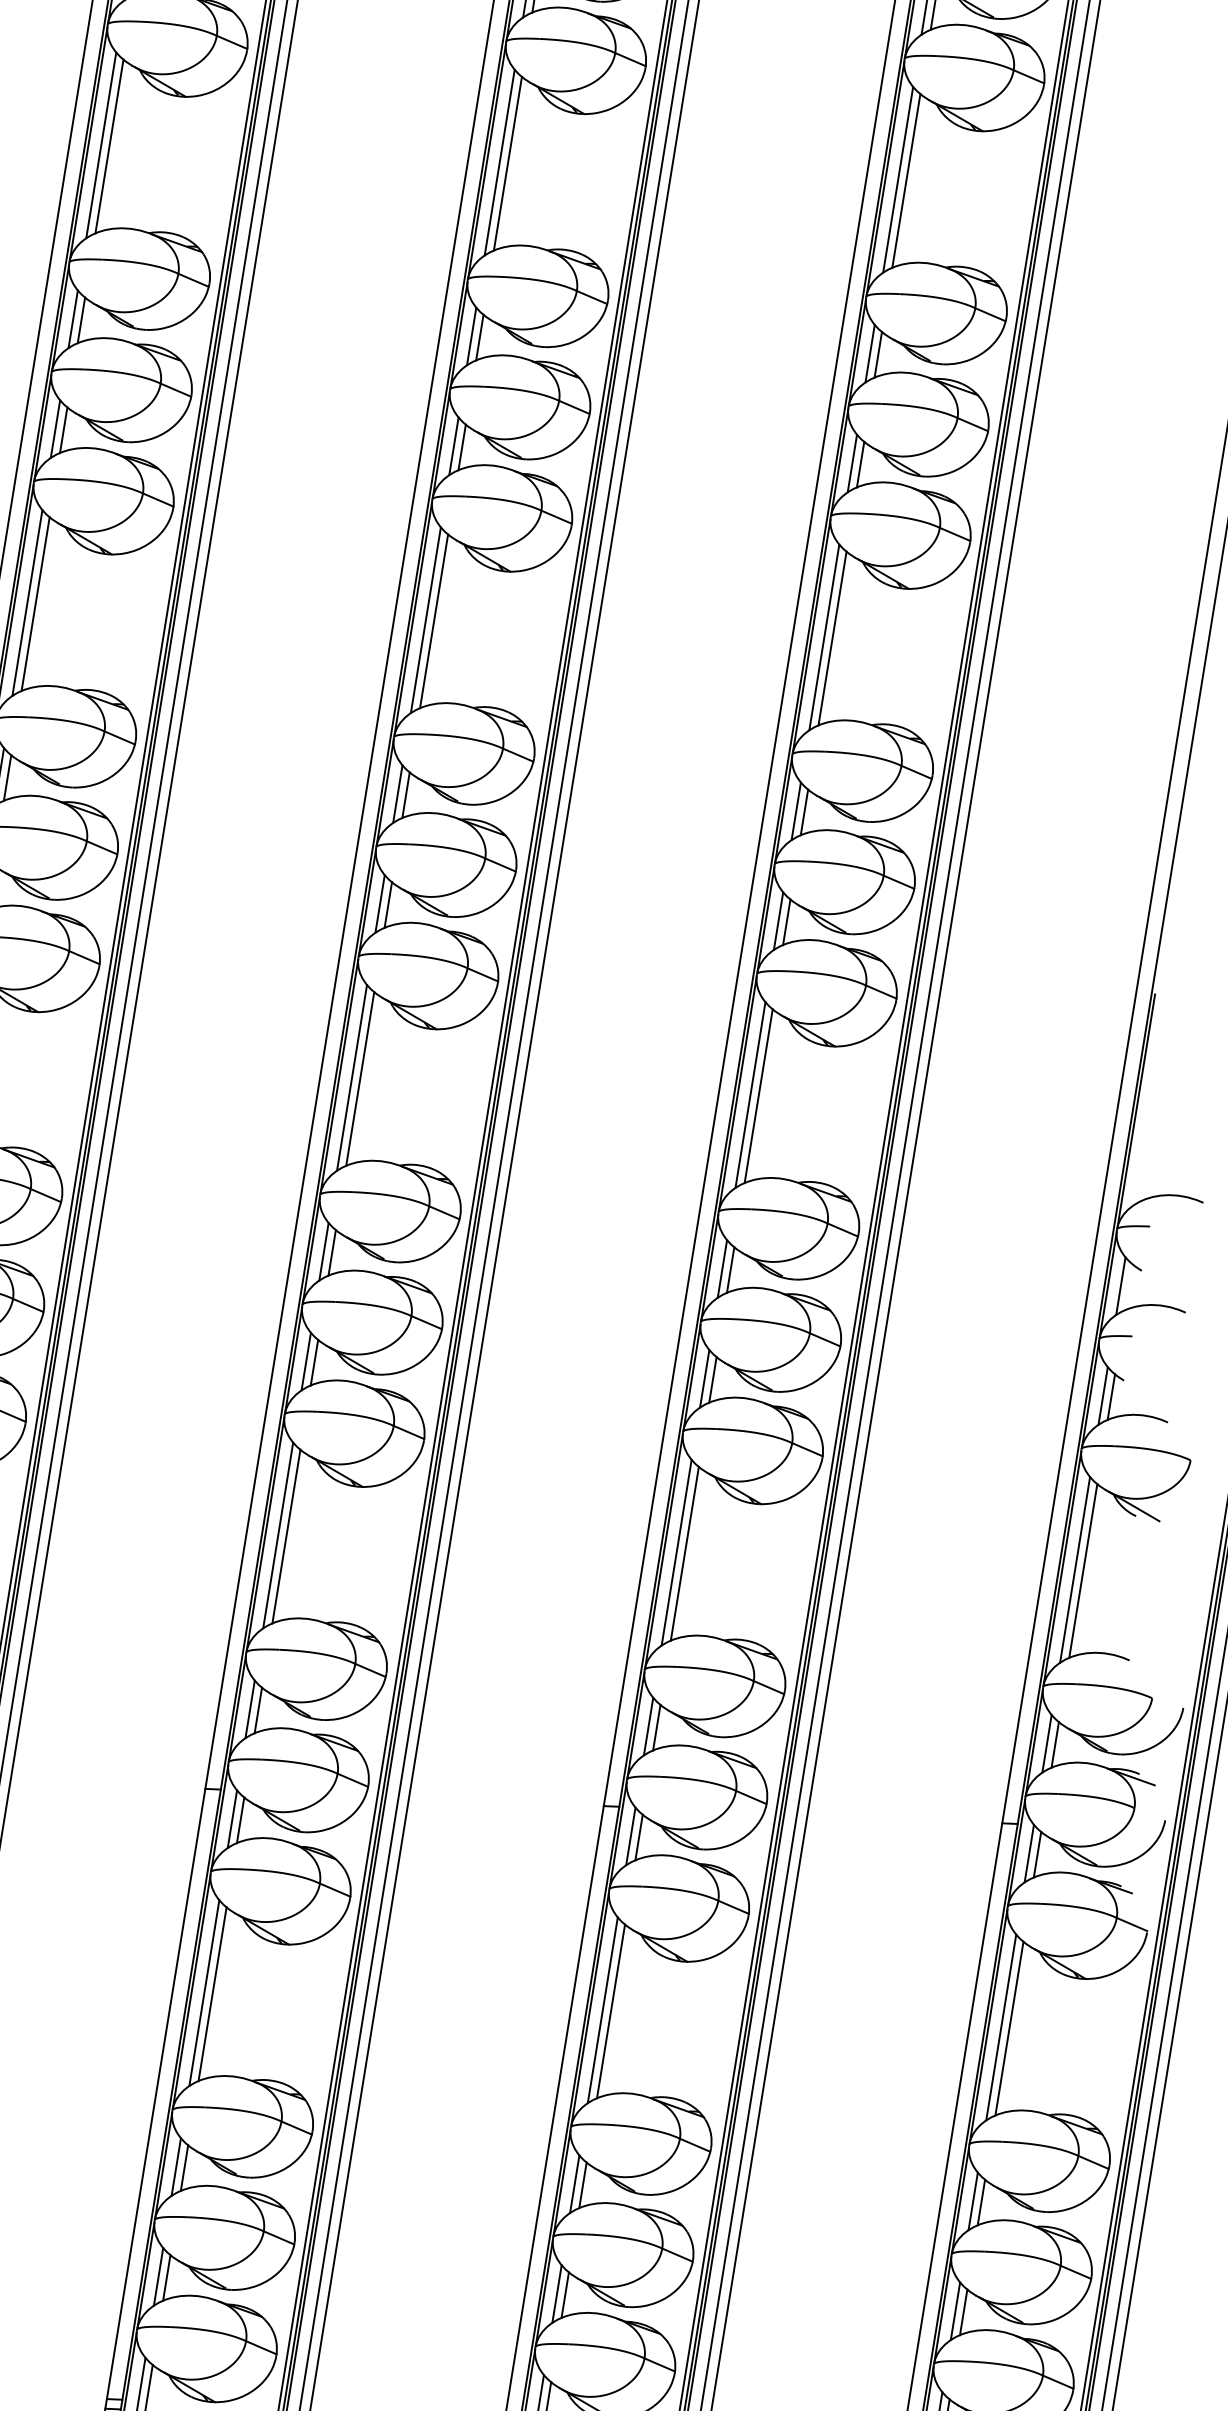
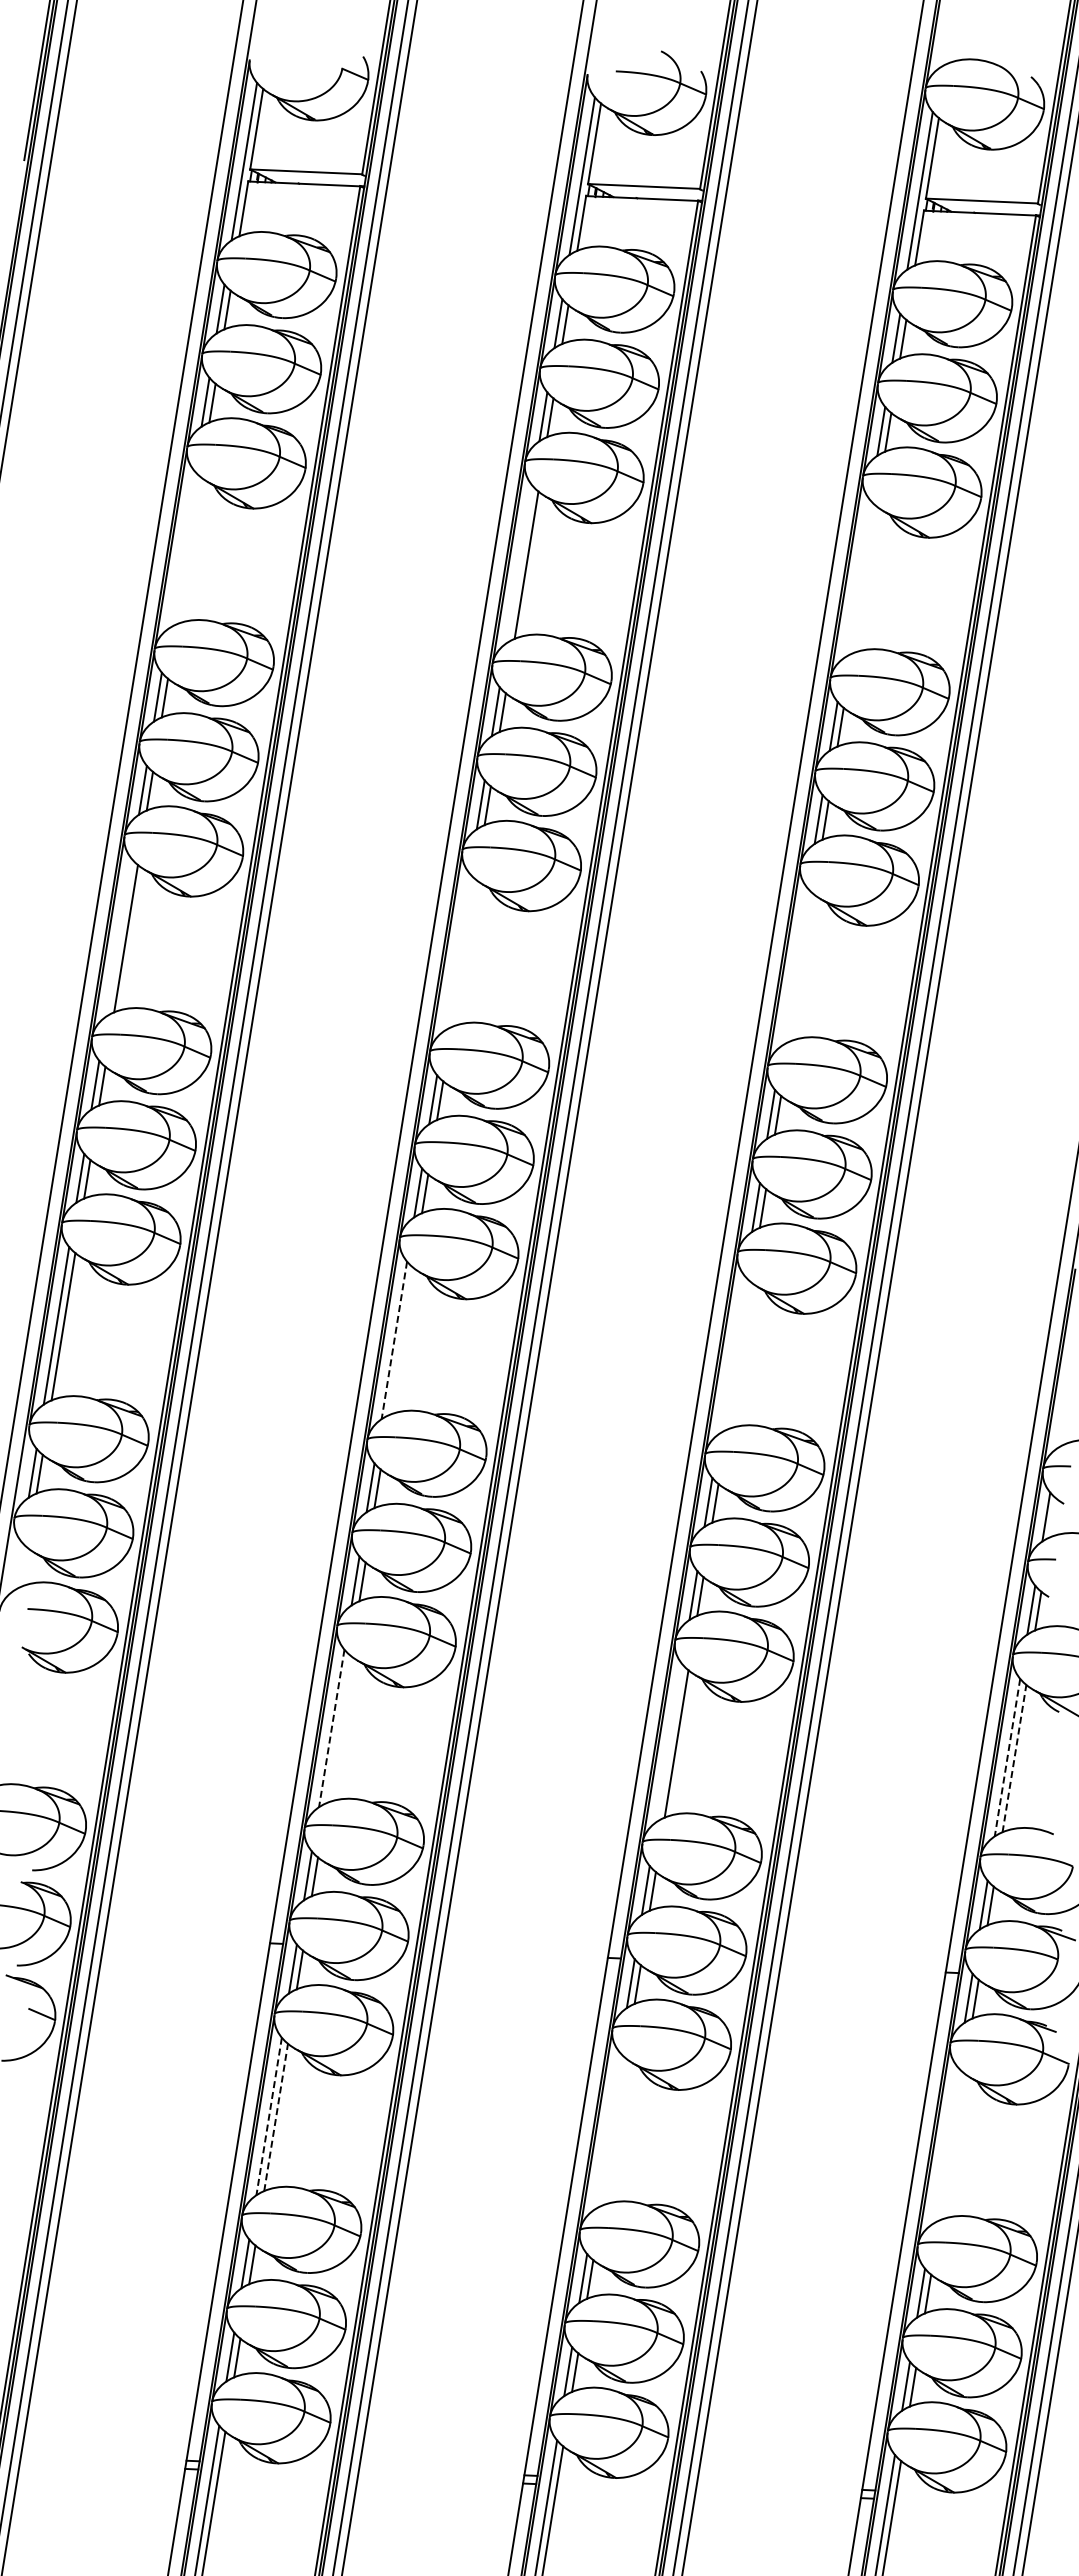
line: (100, 145) -> (181, 549), removed
line: (109, 146) -> (188, 550), removed
line: (499, 162) -> (519, 564), removed
line: (898, 179) -> (857, 578), removed
line: (906, 180) -> (864, 579), removed
line: (26, 602) -> (118, 937), removed
line: (425, 620) -> (456, 952), removed
line: (433, 620) -> (463, 952), removed
line: (823, 636) -> (794, 966), removed
line: (832, 638) -> (801, 967), removed
line: (352, 1077) -> (394, 1340), solid -> dashed
line: (360, 1079) -> (401, 1341), removed
line: (749, 1094) -> (731, 1354), removed
line: (759, 1095) -> (739, 1355), removed
line: (277, 1535) -> (331, 1728), solid -> dashed
line: (286, 1536) -> (338, 1729), removed
line: (676, 1552) -> (669, 1742), removed
line: (1075, 1569) -> (1007, 1757), solid -> dashed
line: (1083, 1570) -> (1014, 1758), solid -> dashed
line: (204, 1993) -> (269, 2116), solid -> dashed
line: (213, 1994) -> (276, 2117), solid -> dashed
line: (602, 2009) -> (606, 2130), removed
line: (610, 2010) -> (613, 2131), removed
line: (1000, 2027) -> (944, 2145), removed
line: (1009, 2028) -> (951, 2146), removed

